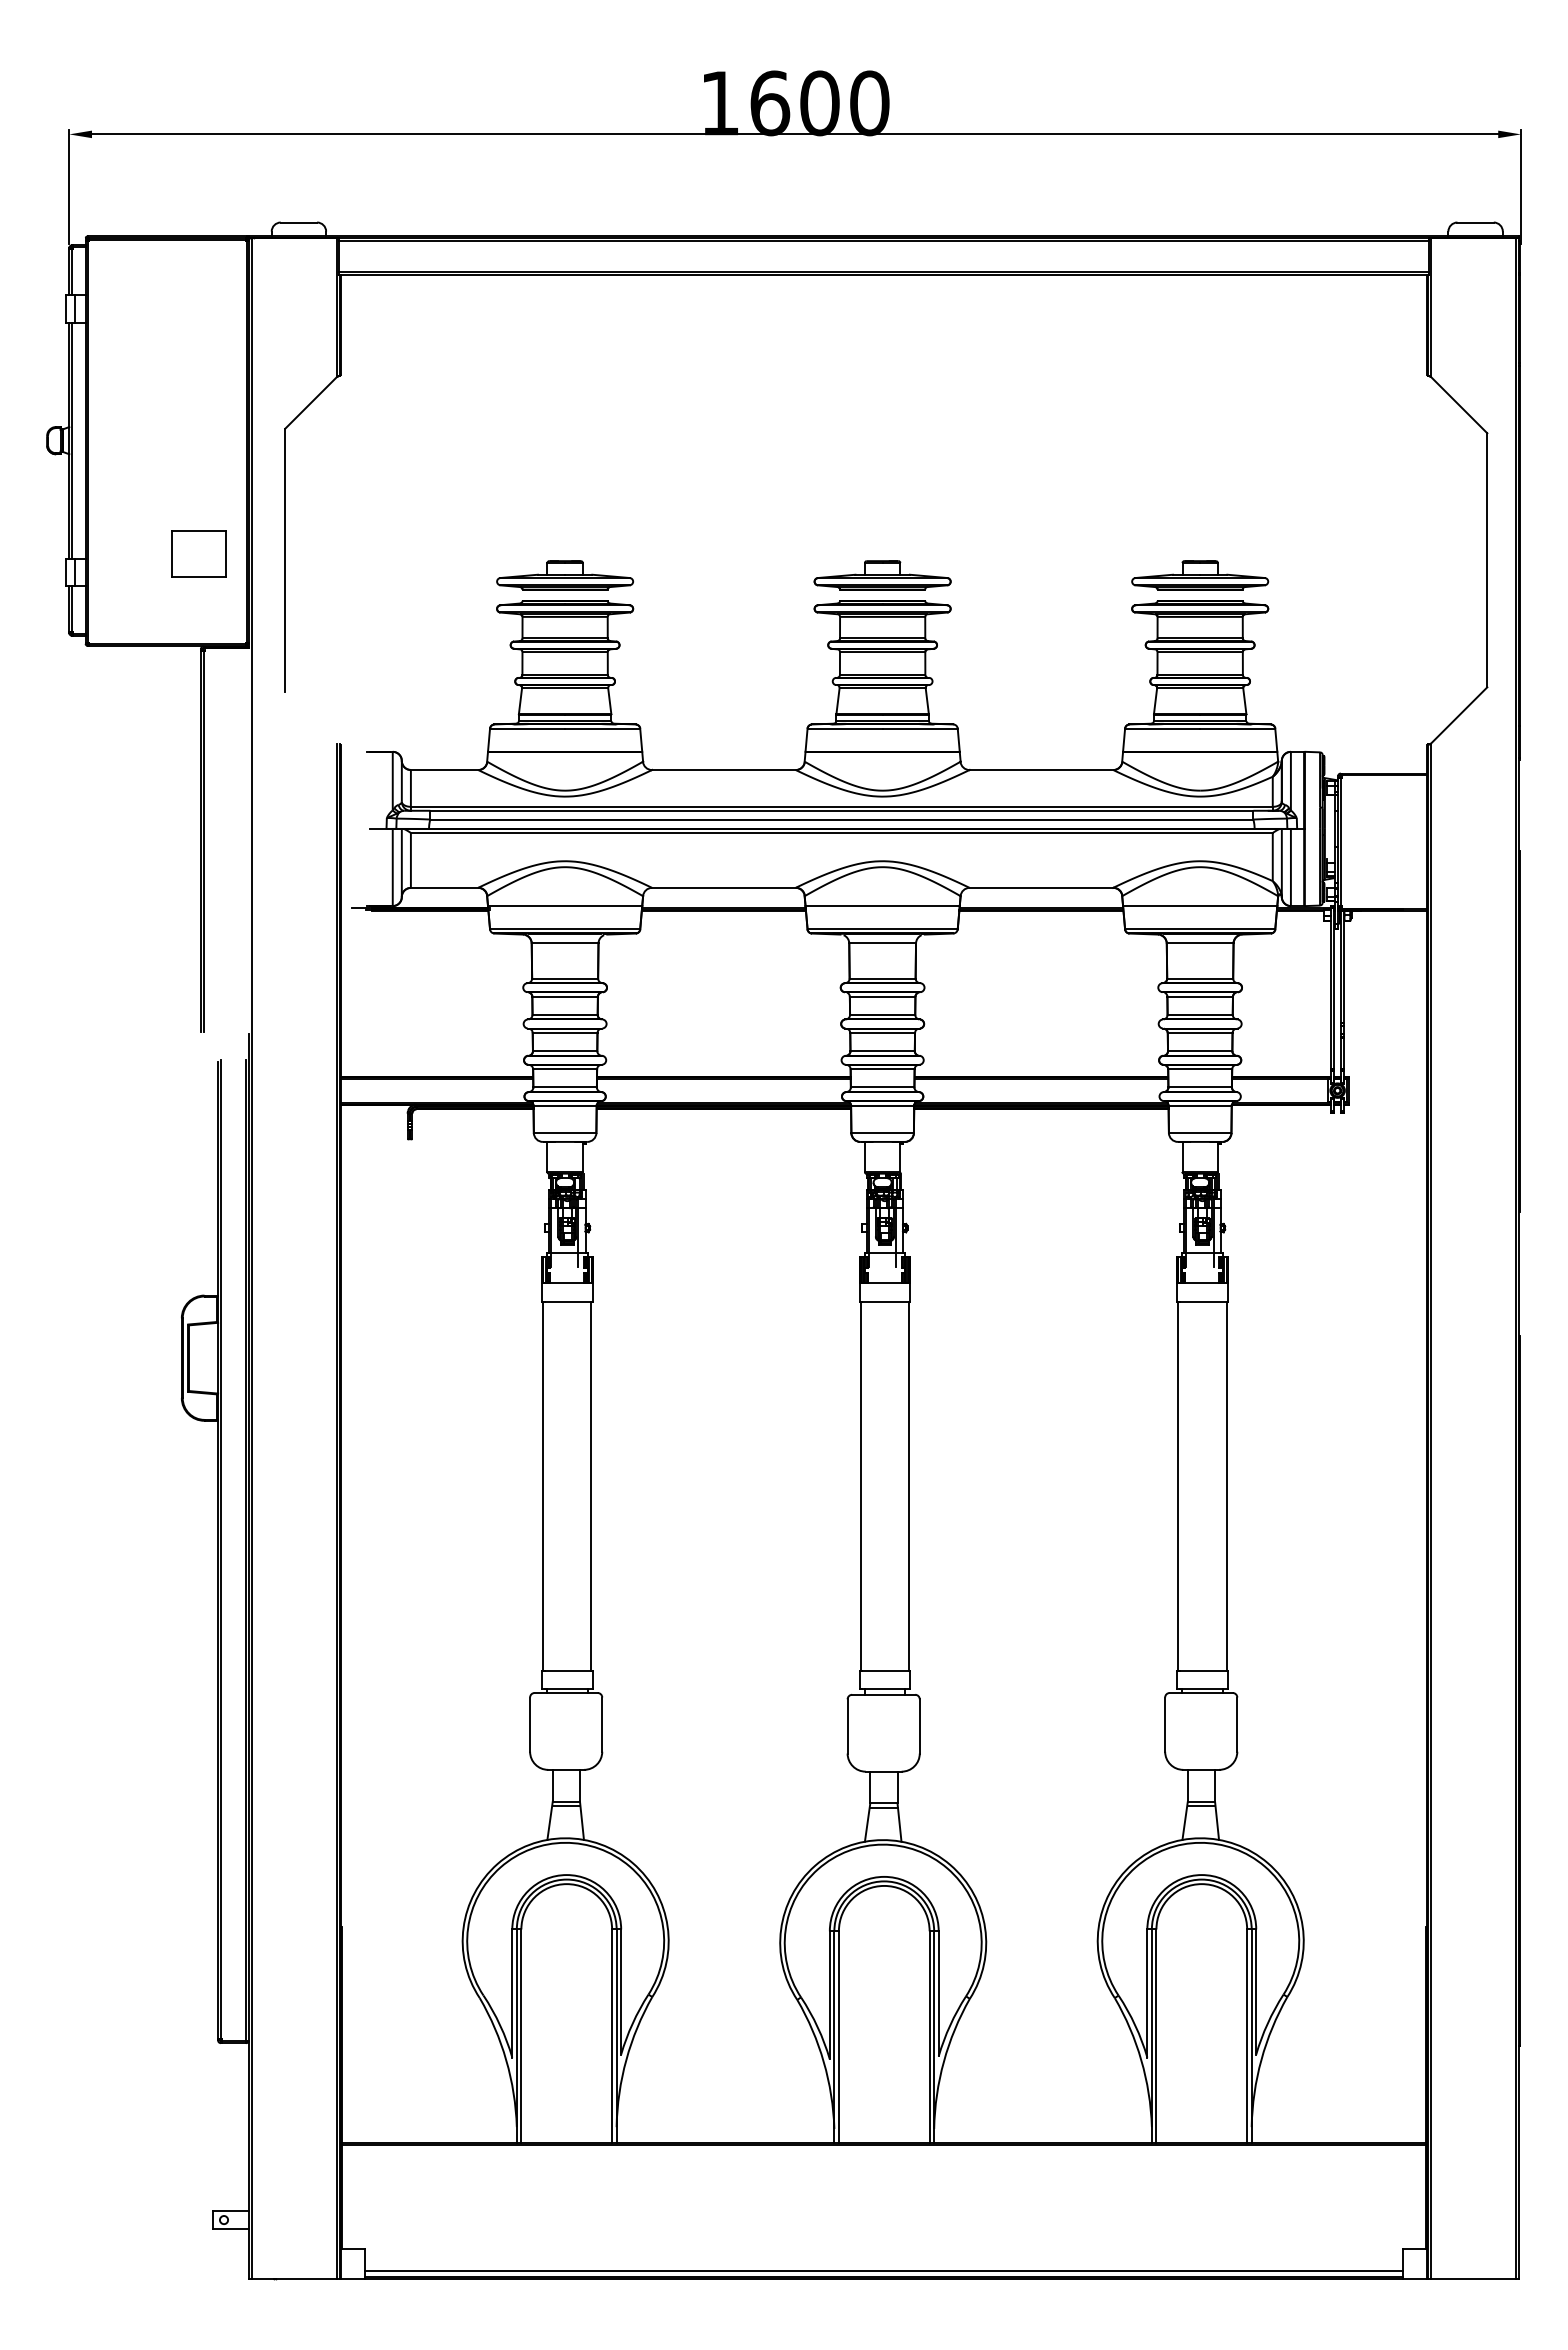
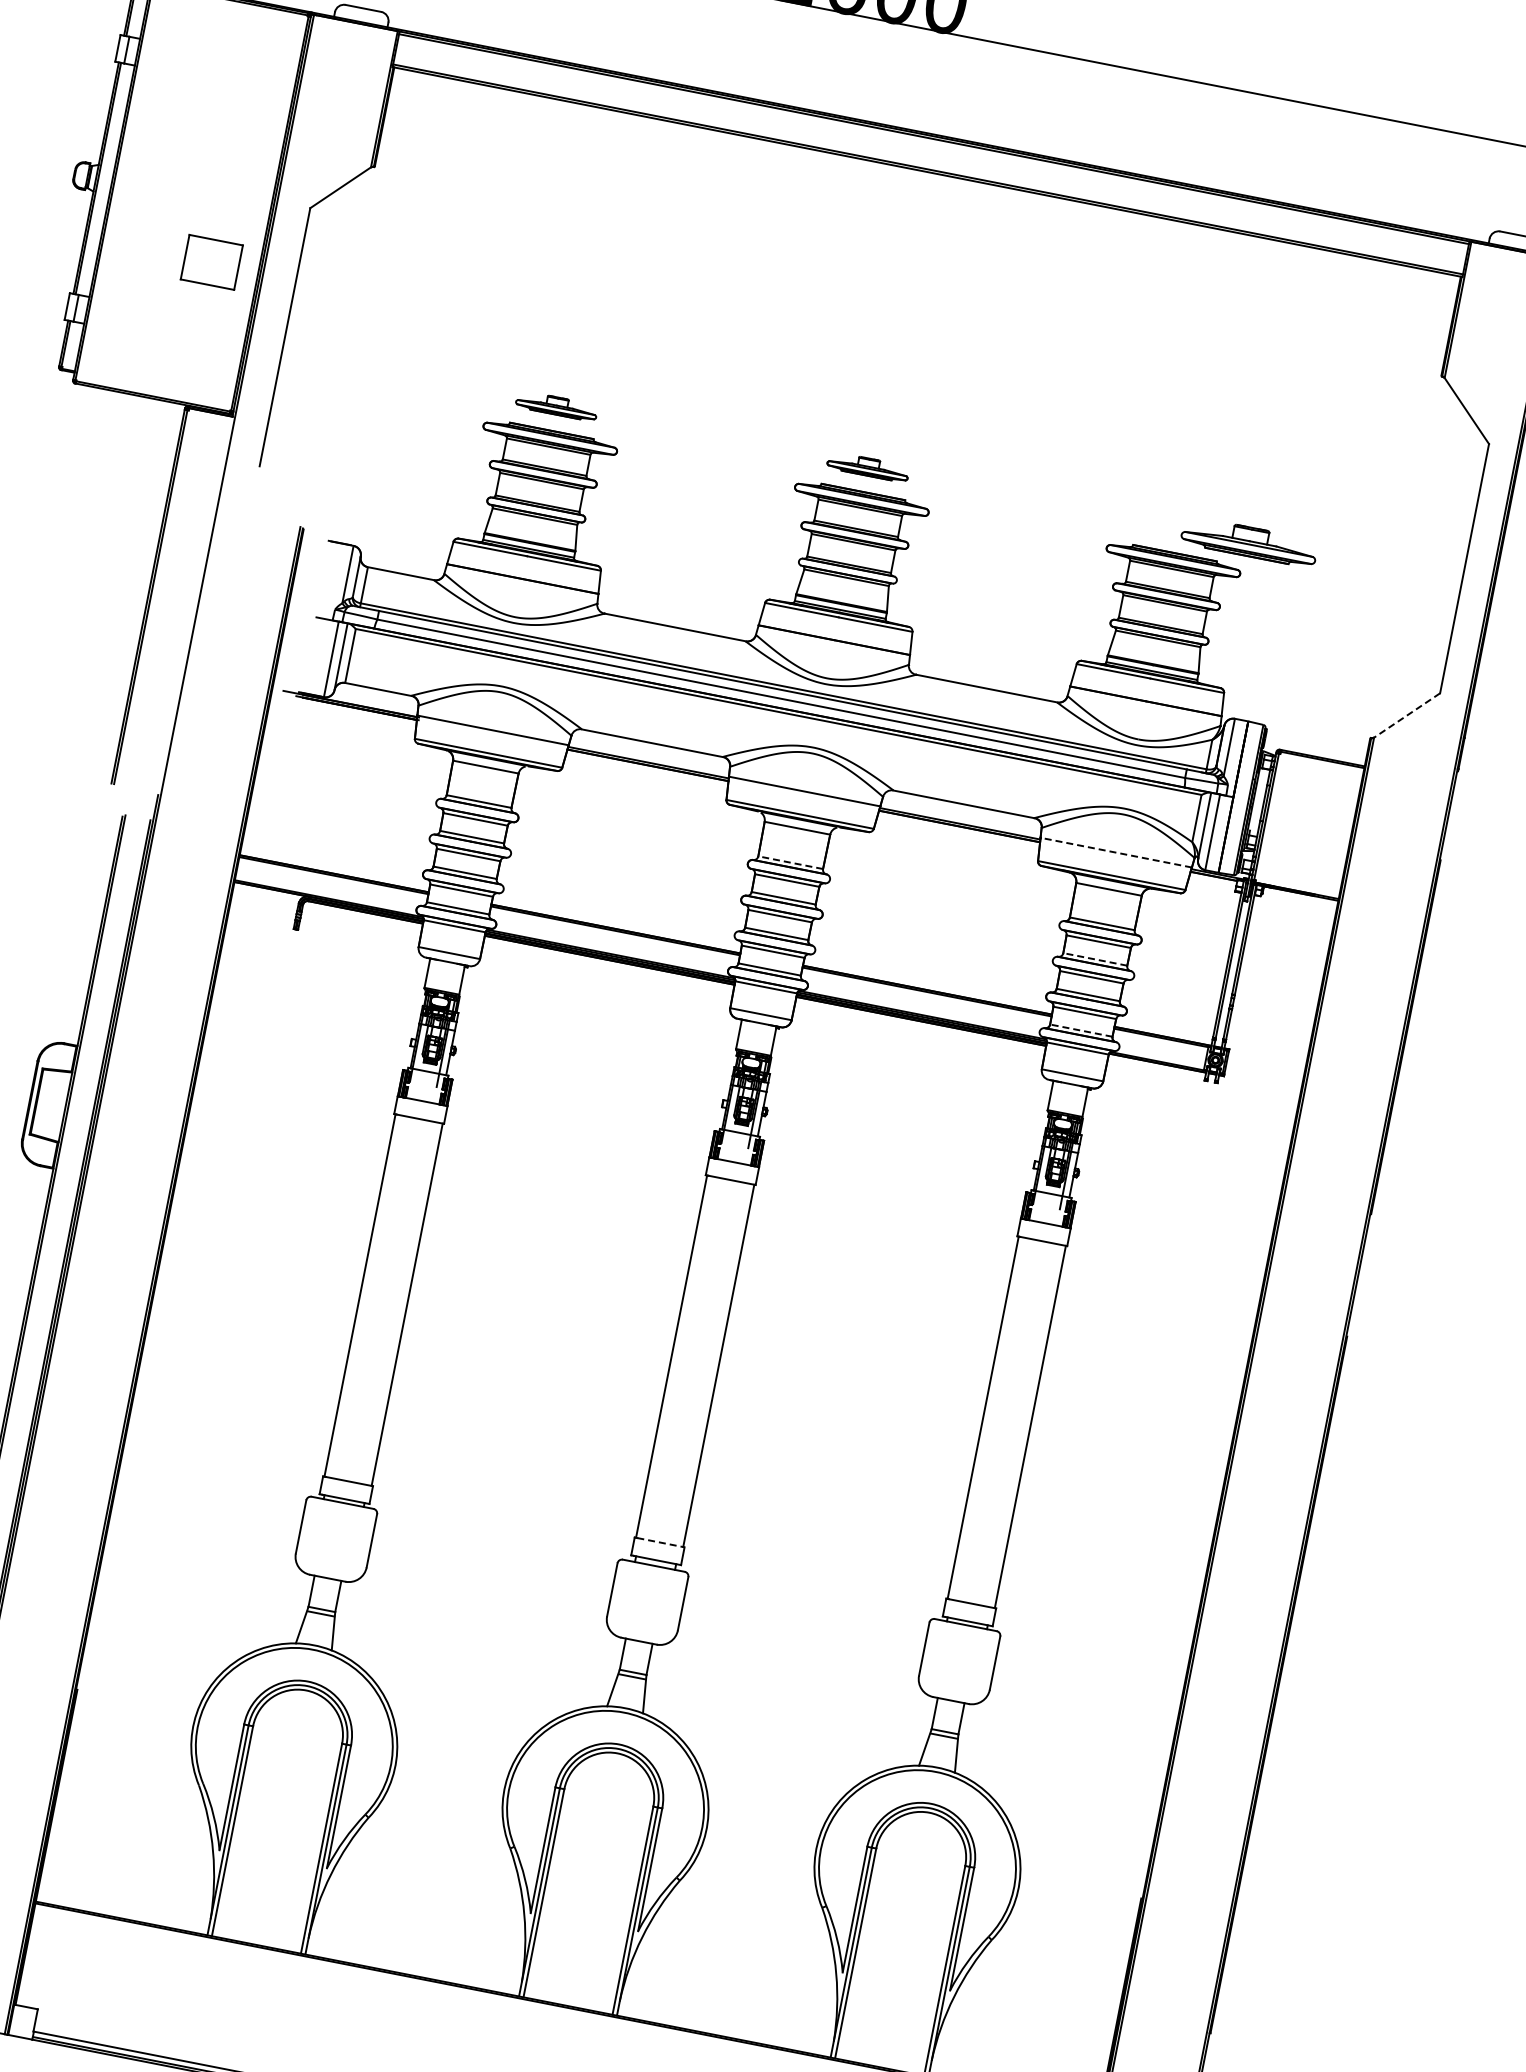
part: (198, 553) -> (211, 261), moved
part: (565, 575) -> (557, 406), size x0.6
part: (882, 575) -> (868, 467), size x0.6
part: (1200, 575) -> (1249, 542), moved
line: (1459, 715) -> (1407, 715), solid -> dashed
line: (1199, 906) -> (1115, 852), solid -> dashed
line: (882, 978) -> (790, 862), solid -> dashed
line: (1200, 1014) -> (1095, 959), solid -> dashed
line: (1200, 1087) -> (1081, 1030), solid -> dashed
line: (886, 1670) -> (661, 1542), solid -> dashed

